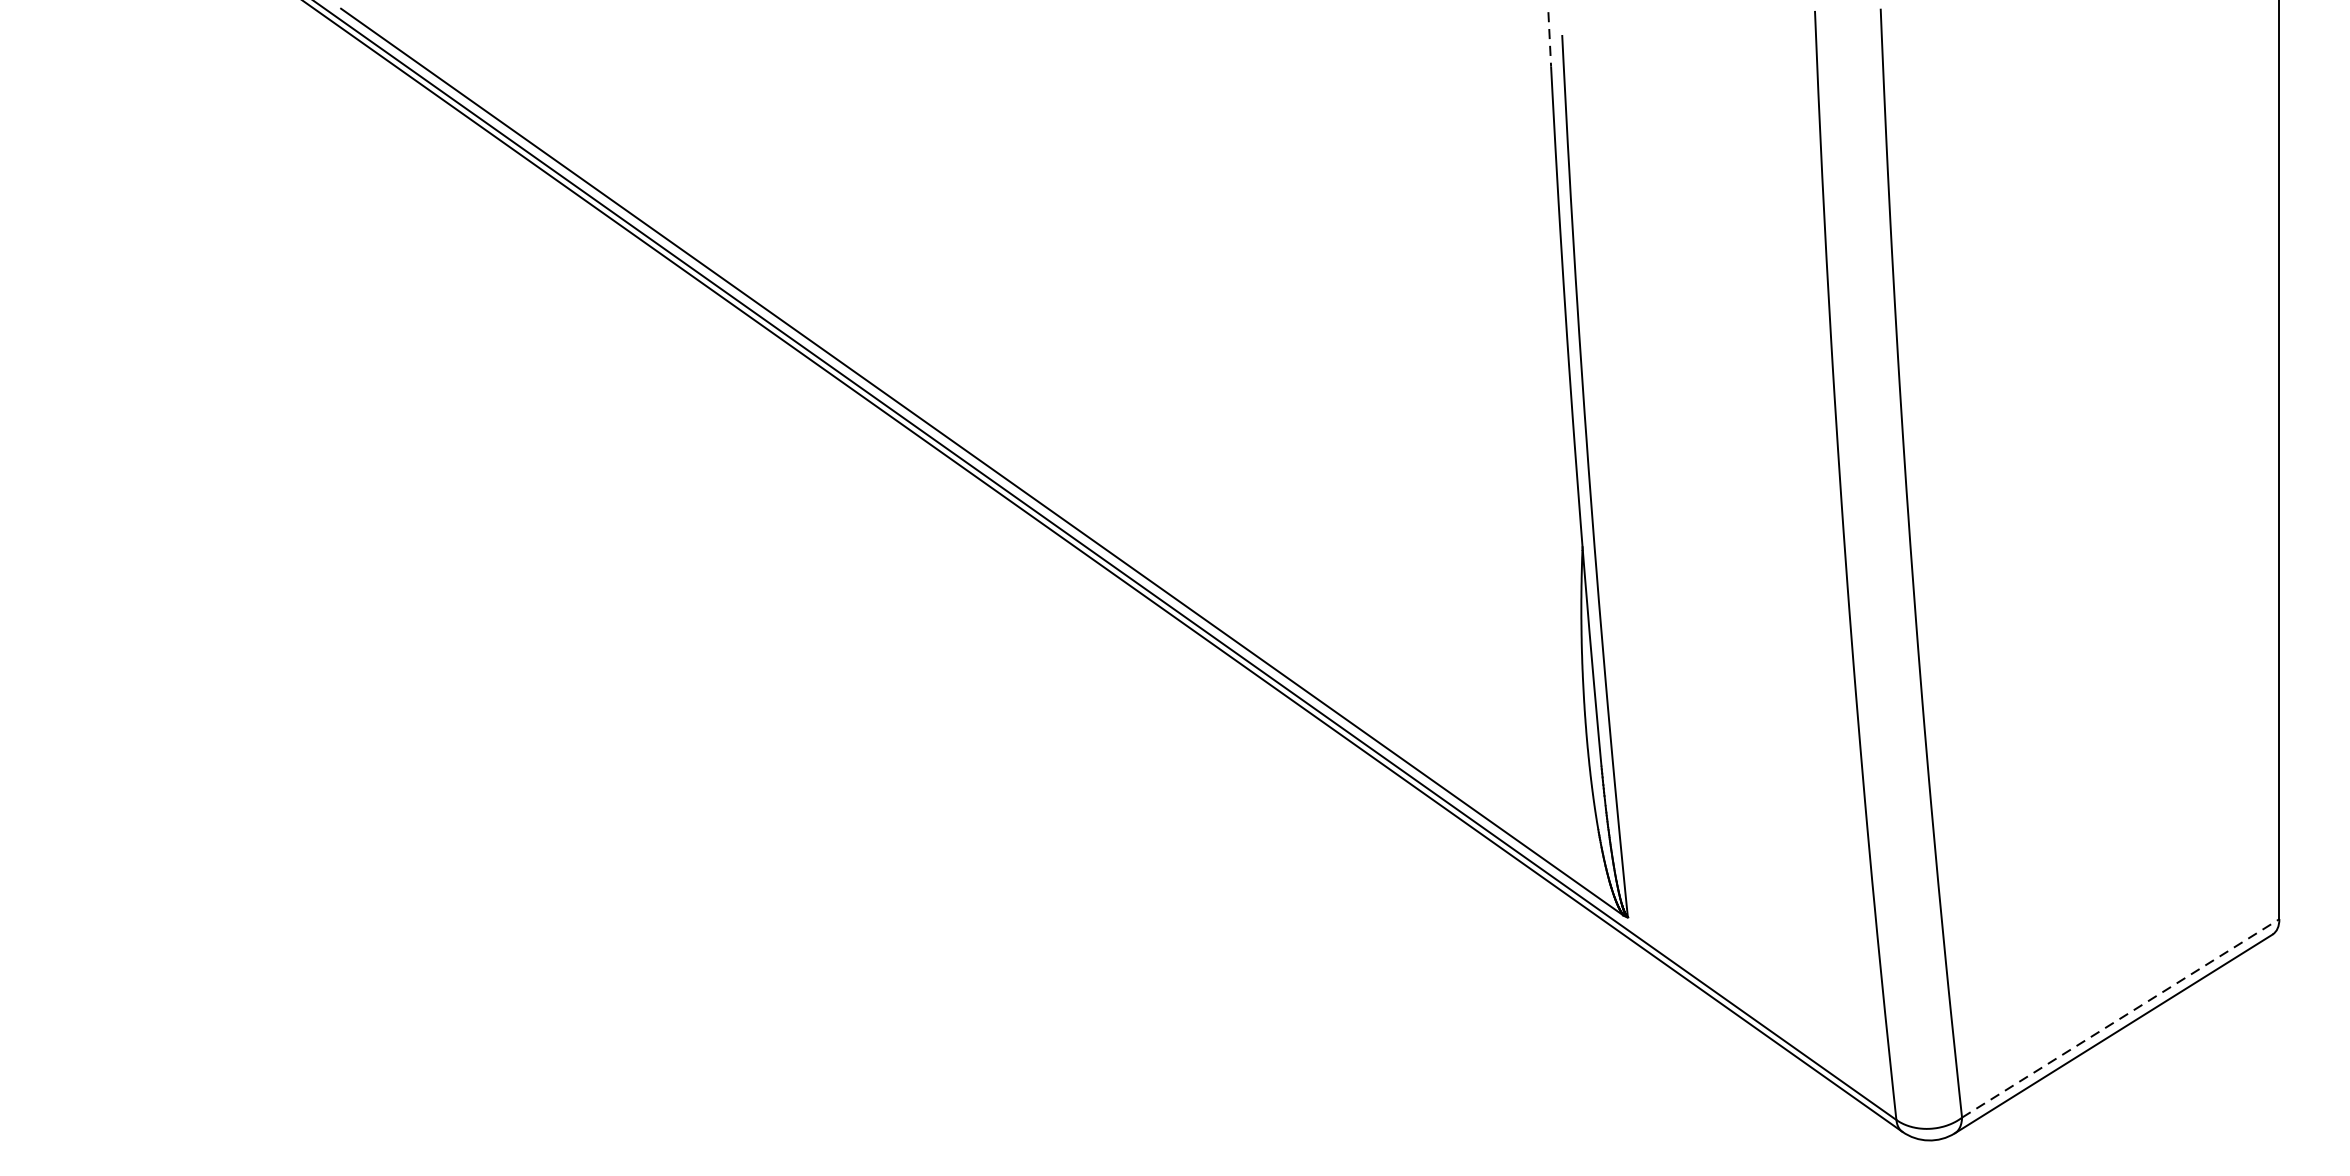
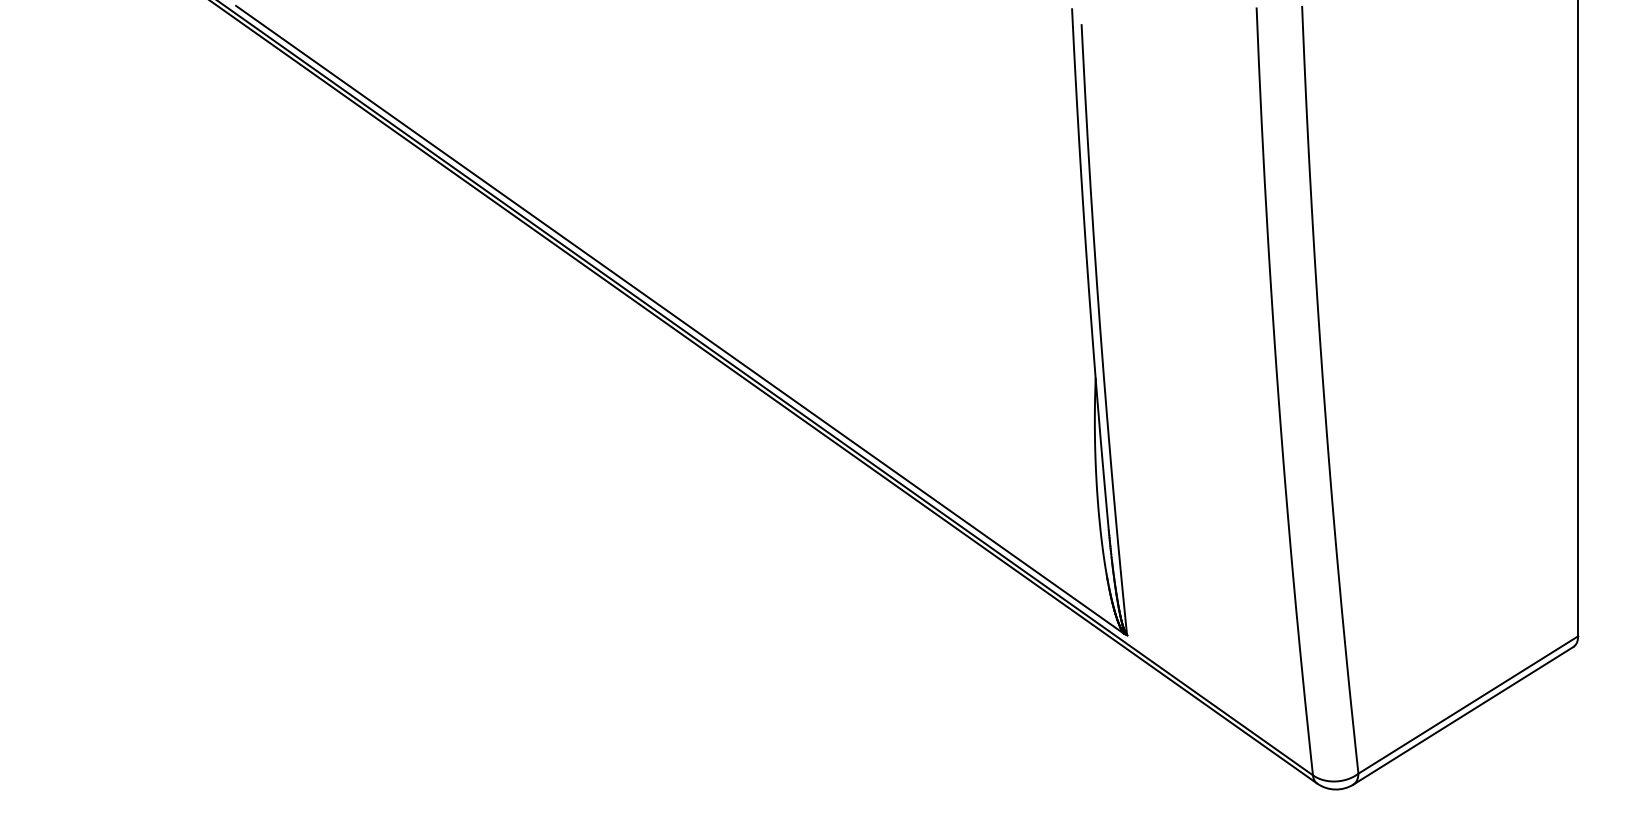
line: (1549, 39) -> (1072, 27), dashed -> solid
line: (2121, 1017) -> (1468, 704), dashed -> solid

